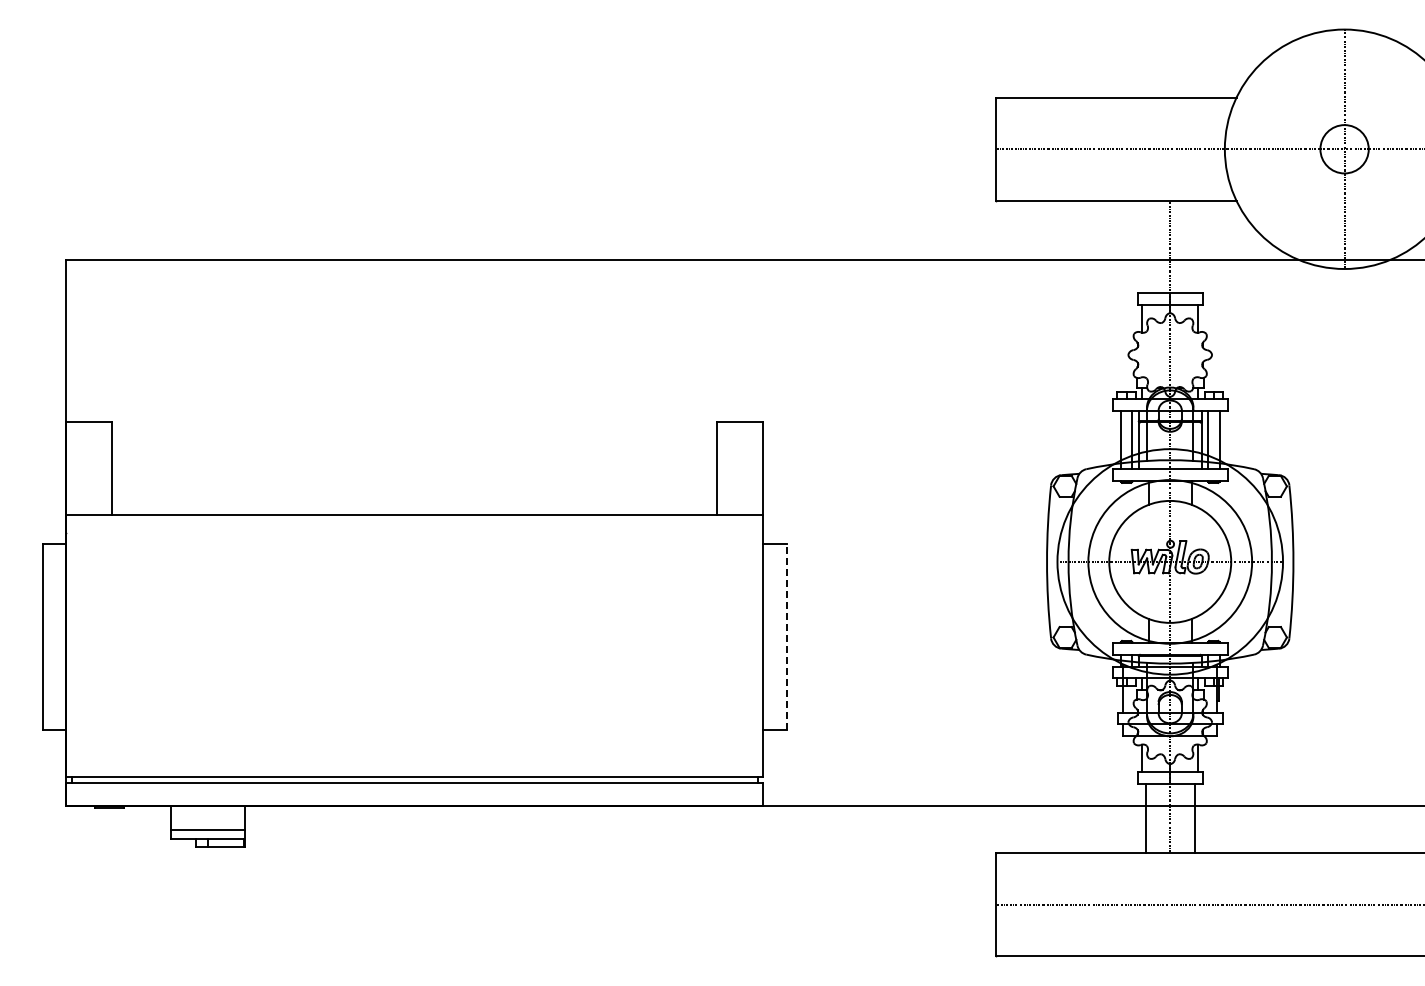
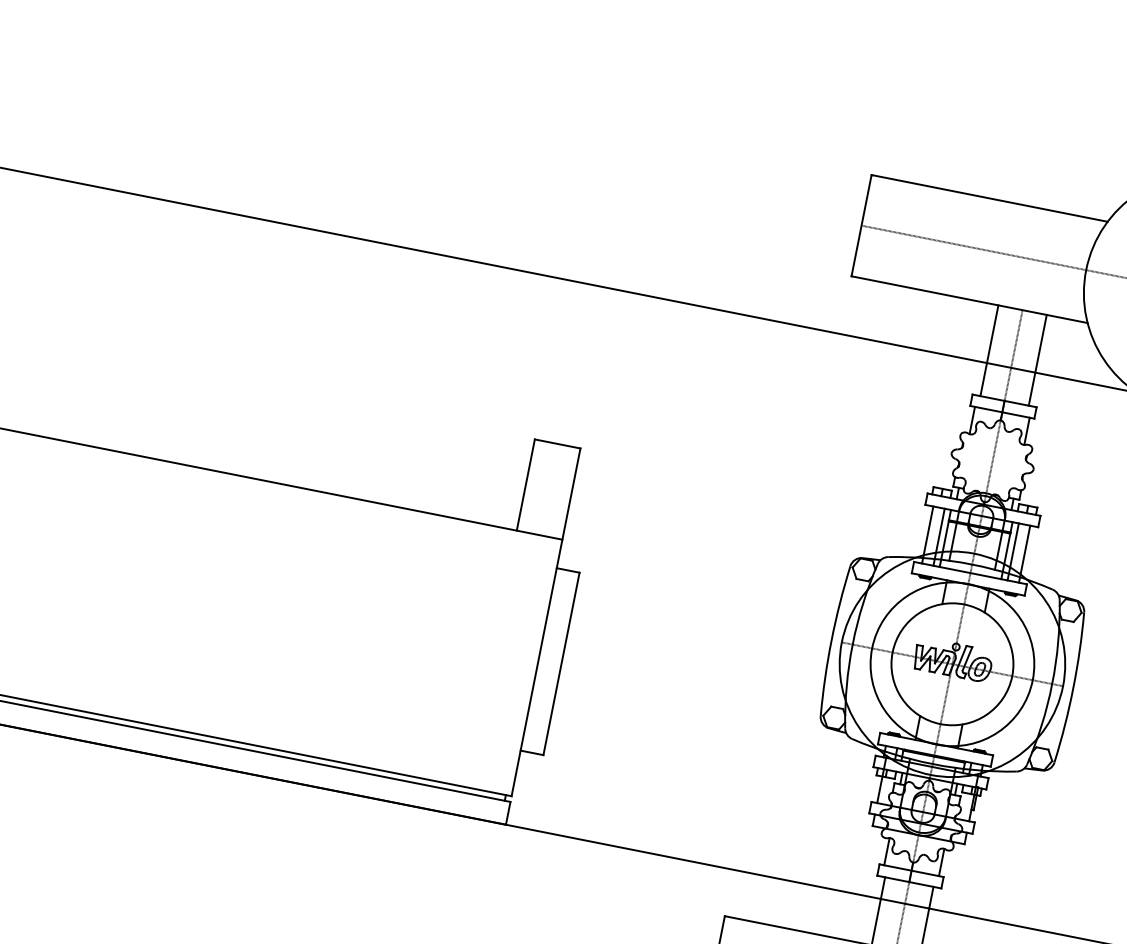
line: (1145, 246) -> (989, 350), added
line: (1194, 246) -> (1037, 359), added
line: (786, 637) -> (561, 663), dashed -> solid

